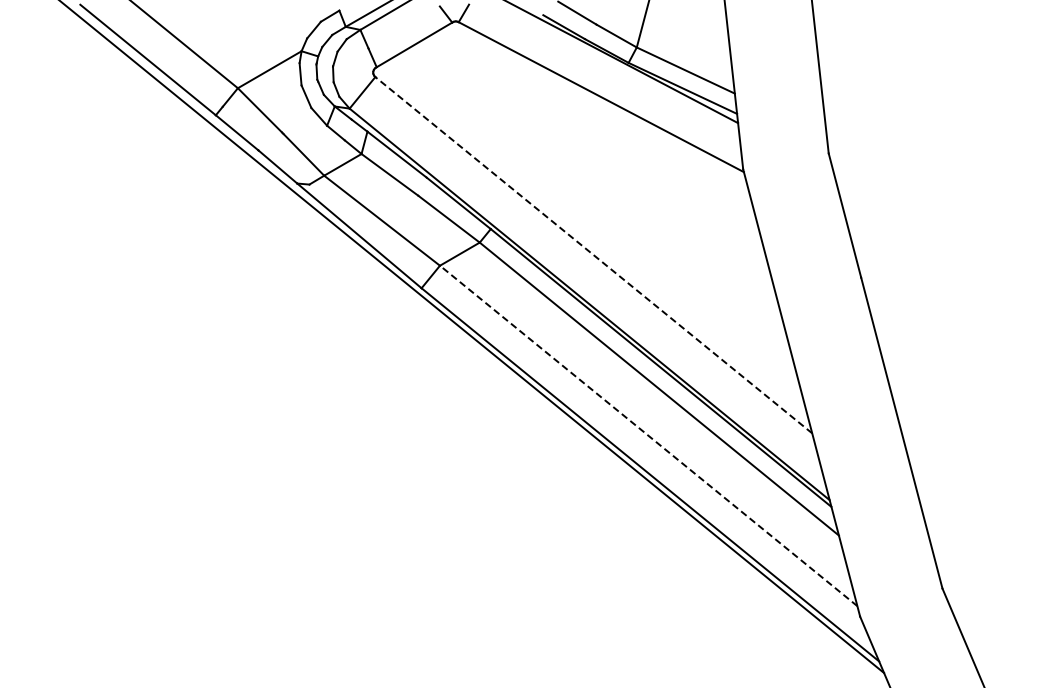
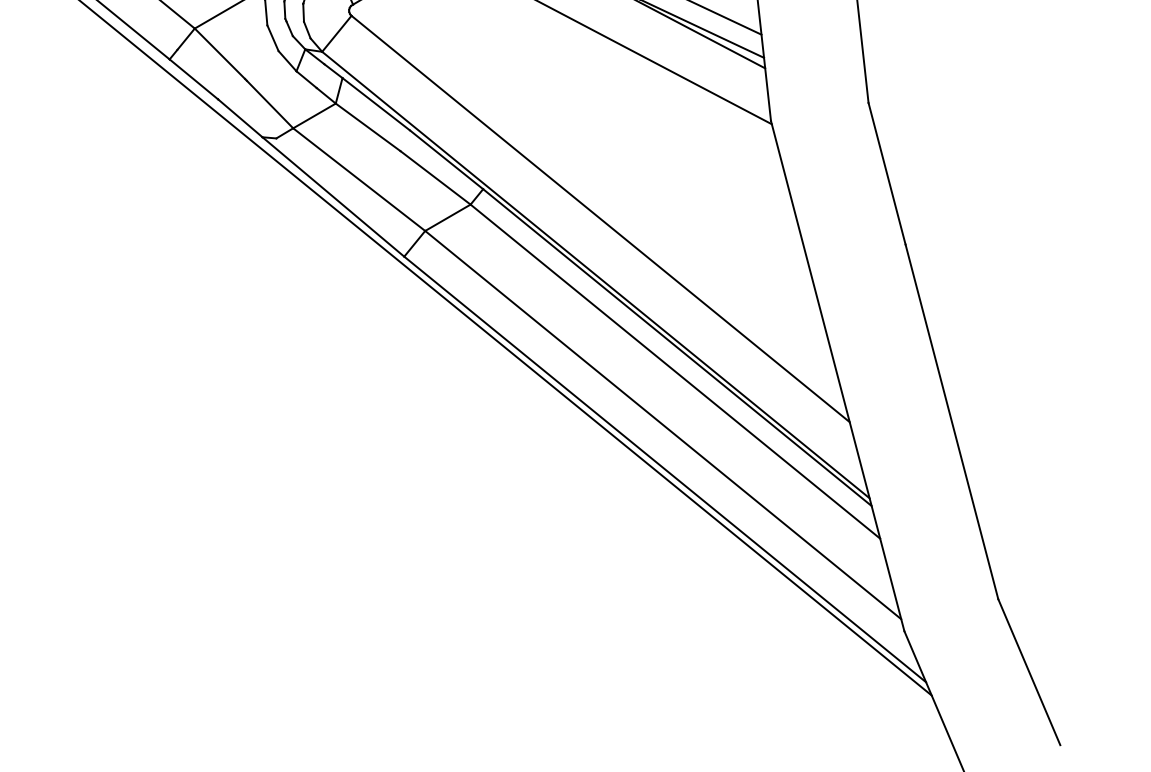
line: (593, 255) -> (600, 219), dashed -> solid
line: (648, 435) -> (663, 424), dashed -> solid

